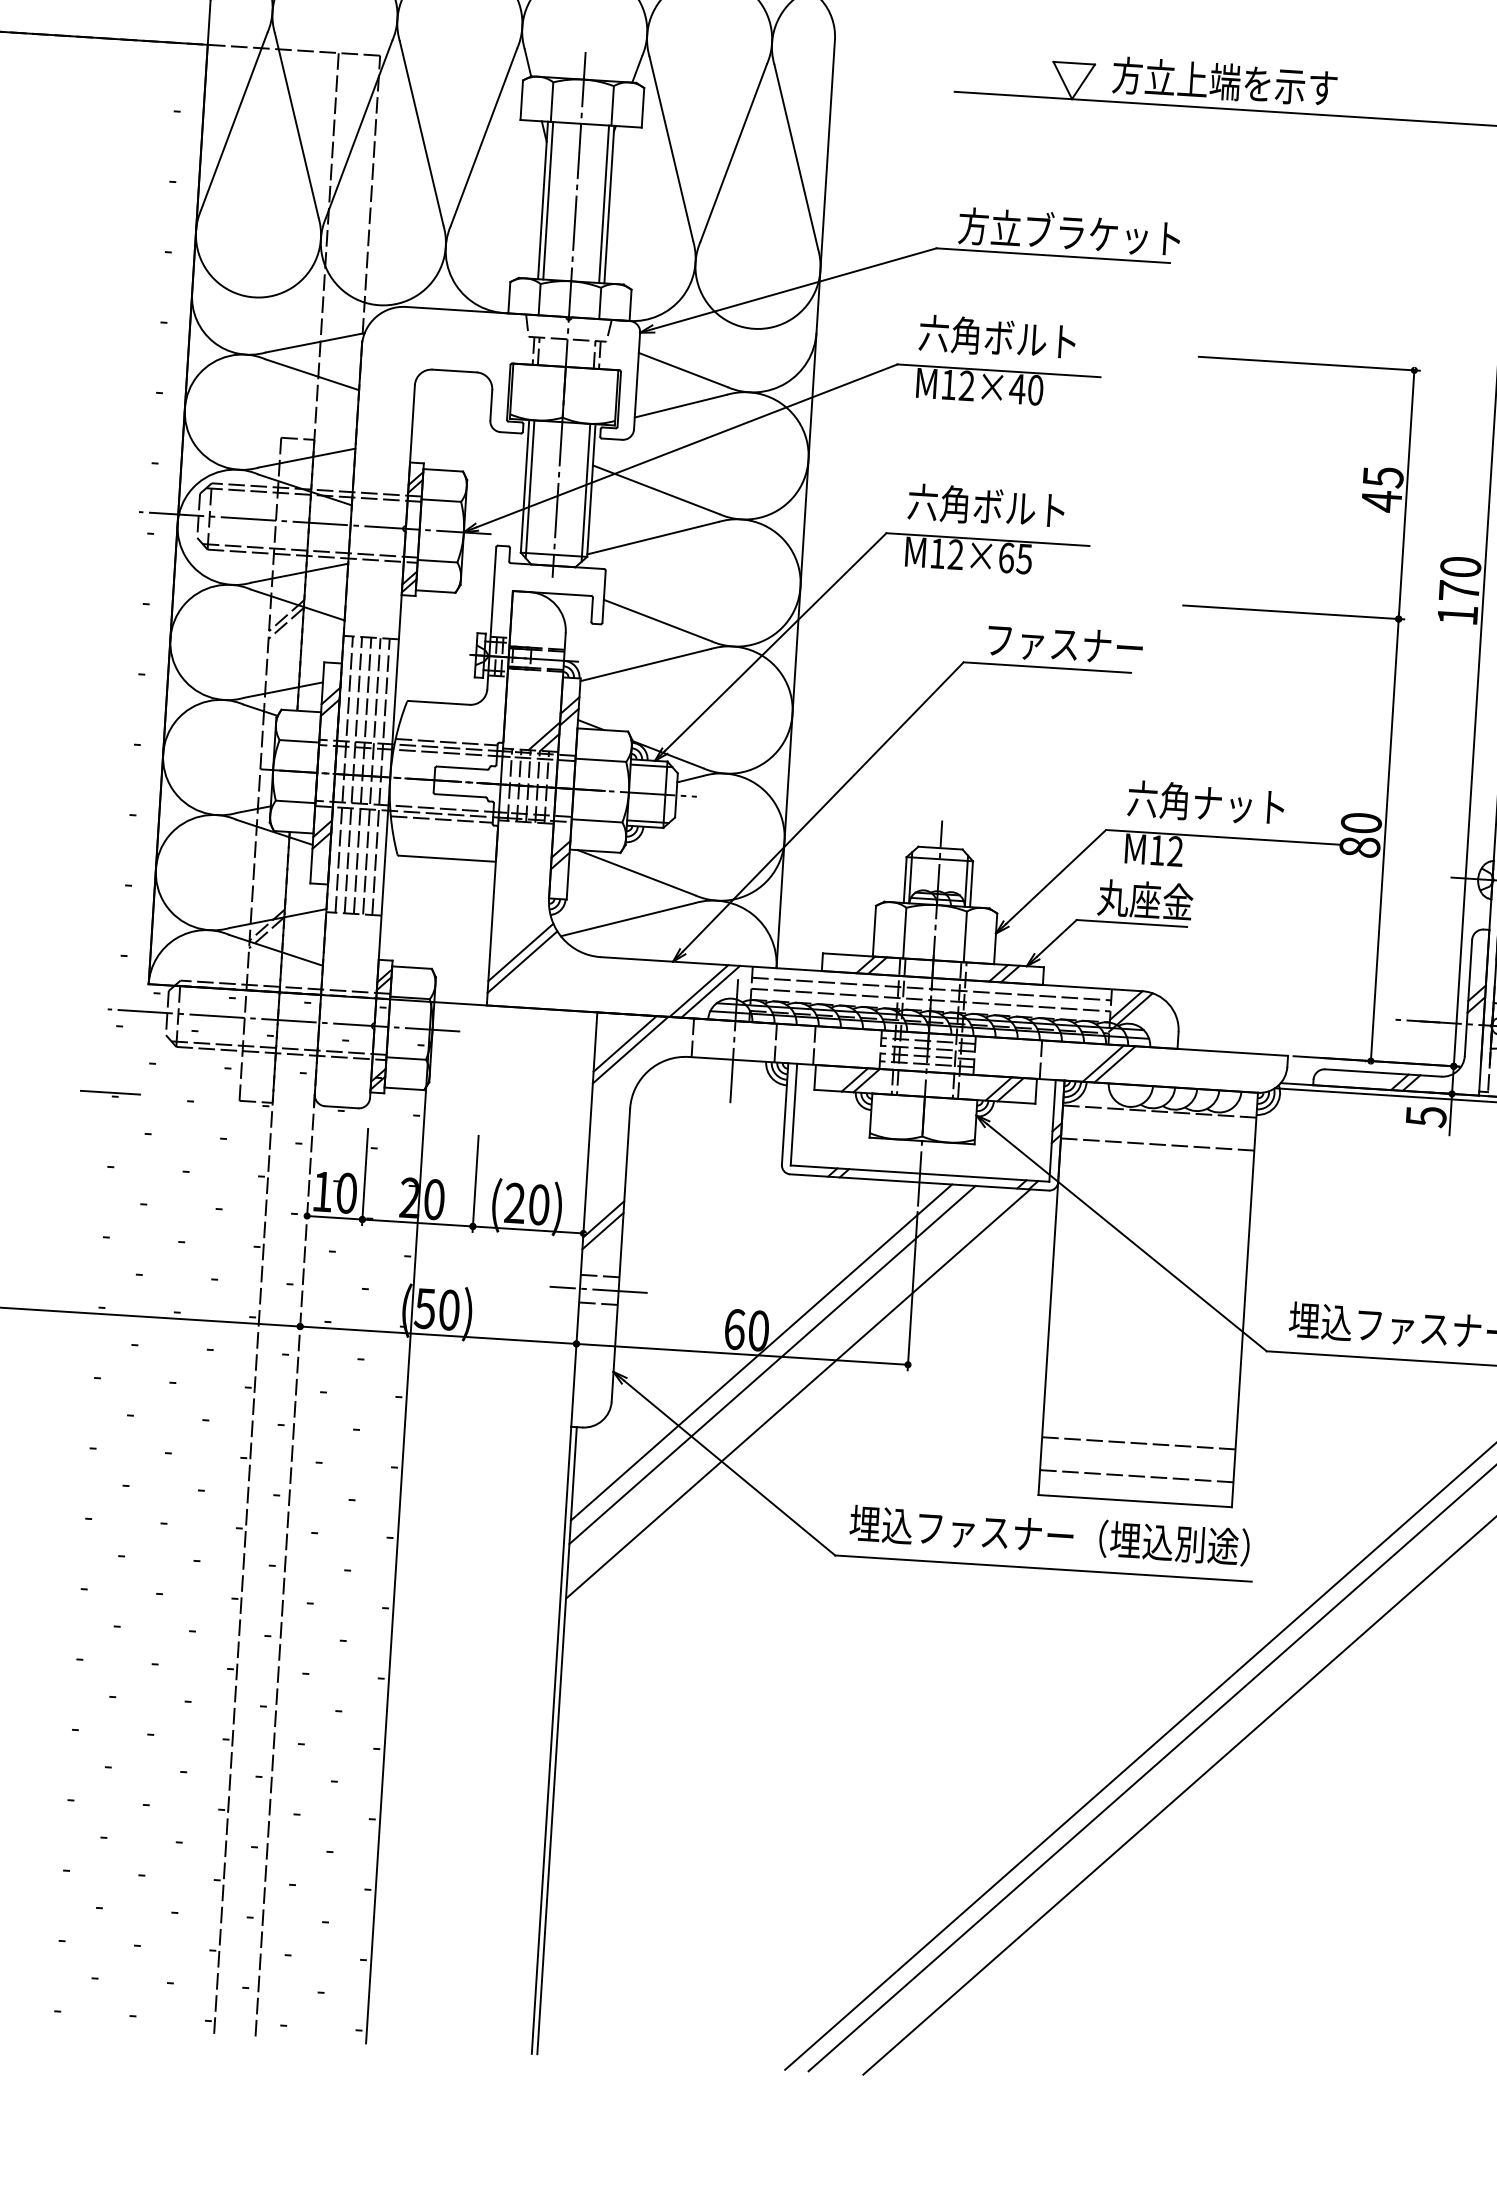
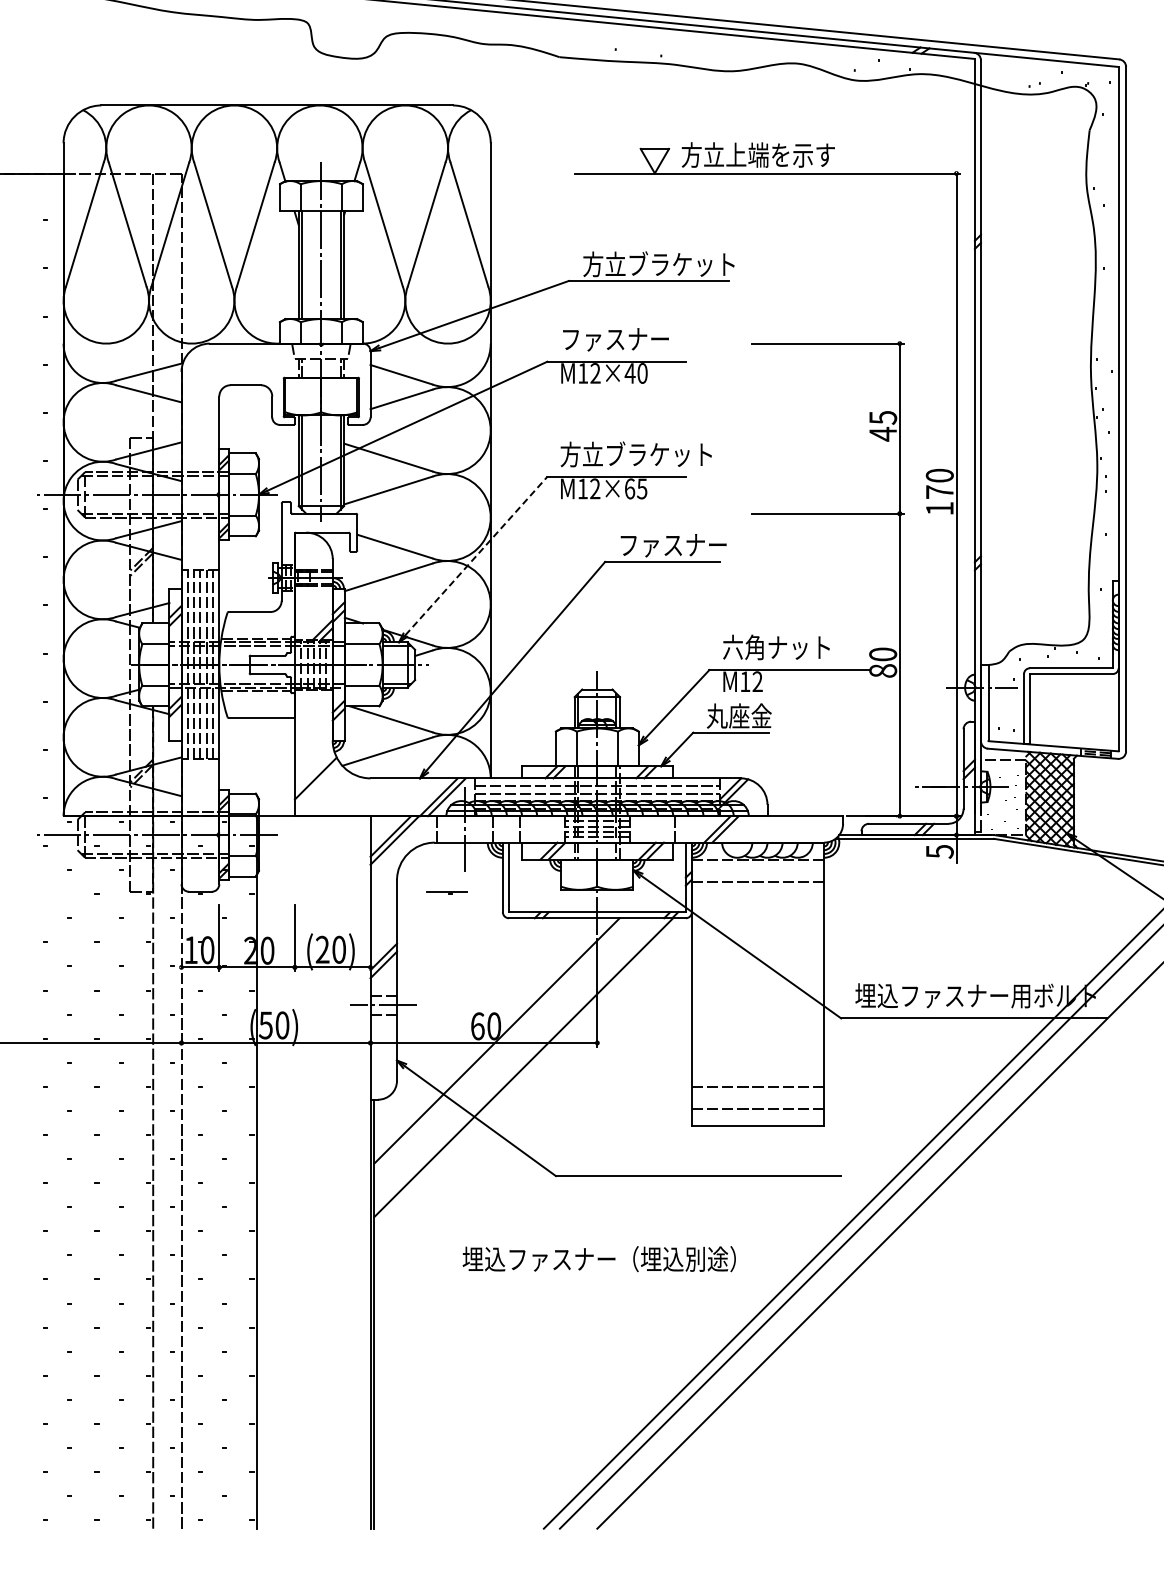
text: (997, 336) -> (614, 338), 六角ボルト -> ファスナー
text: (1017, 508) -> (635, 454), 六角ボルト -> 方立ブラケット
line: (776, 641) -> (476, 555), solid -> dashed
line: (521, 961) -> (316, 784), removed
part: (109, 1093) -> (446, 892), moved
line: (771, 1364) -> (504, 1048), removed
text: (1048, 1535) -> (598, 1259), moved

